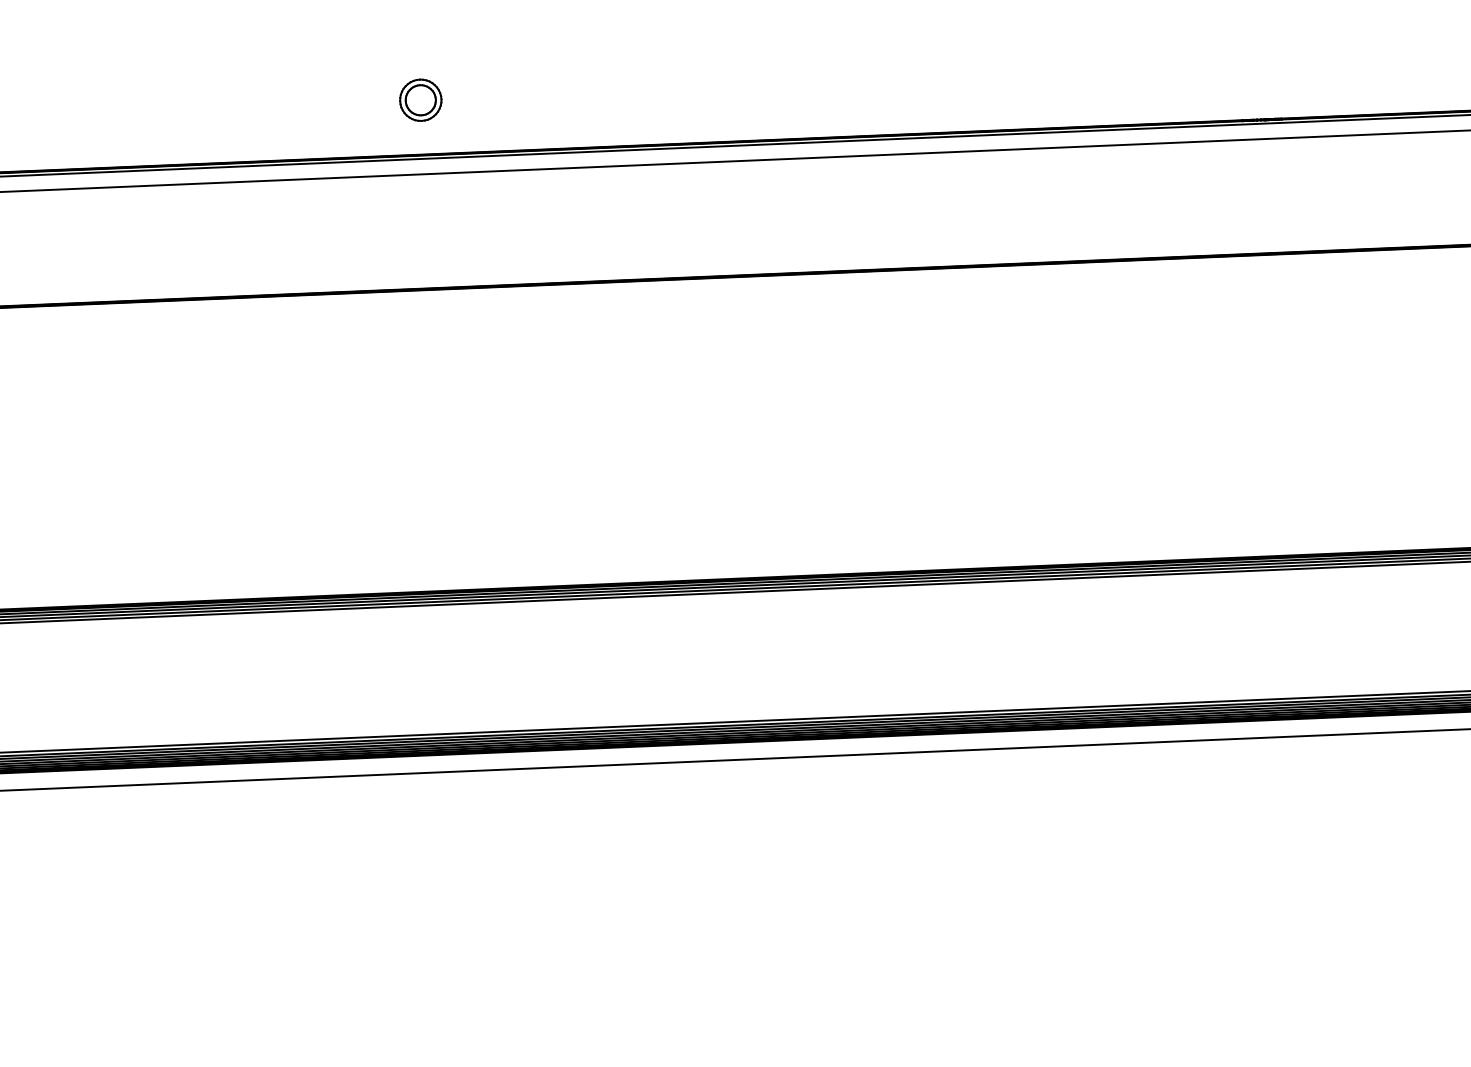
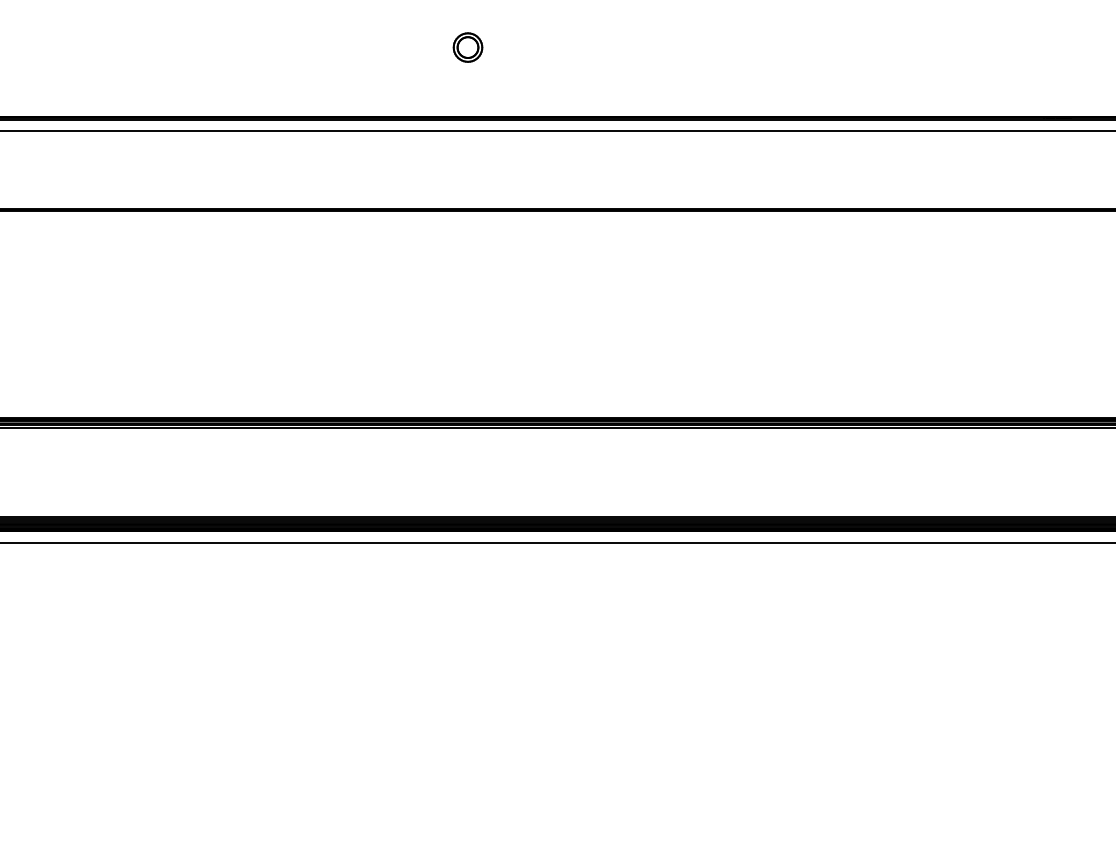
part: (420, 100) -> (467, 47), moved

